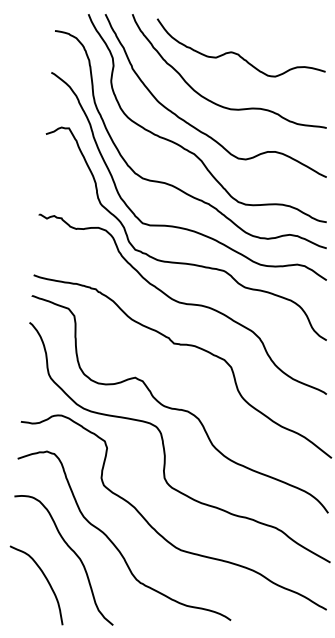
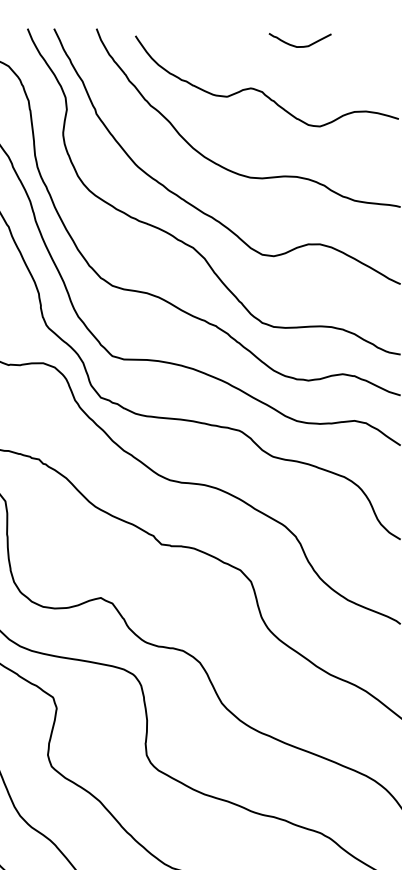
curve: (263, 24) -> (301, 44), added

